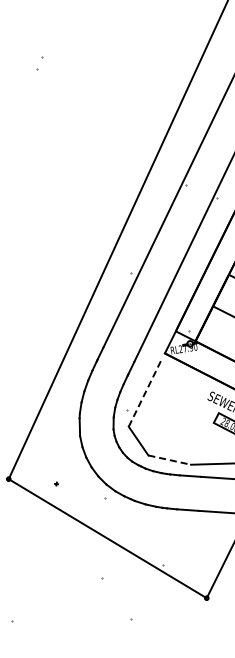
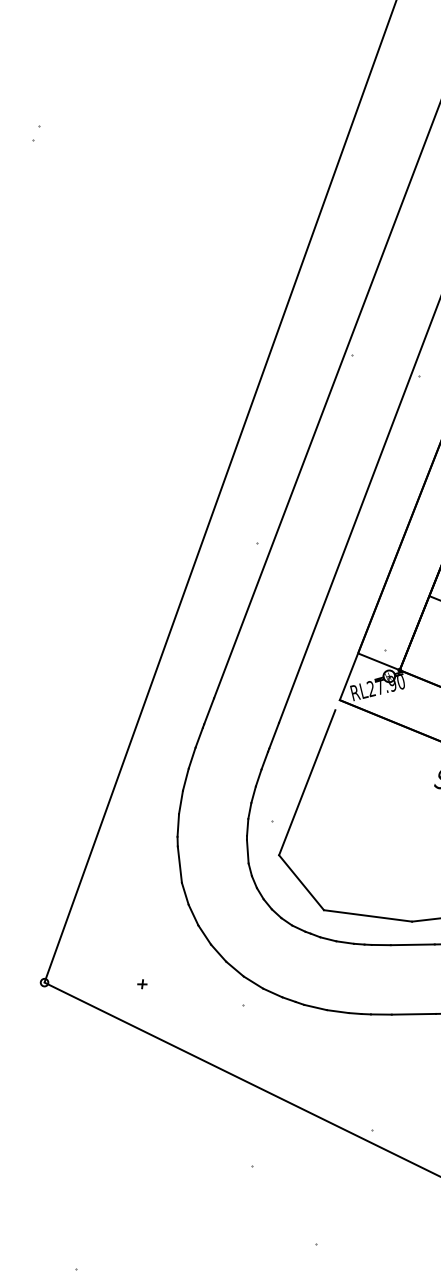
part: (40, 63) -> (36, 133), size x0.62
line: (145, 392) -> (307, 782), dashed -> solid
line: (169, 460) -> (367, 916), dashed -> solid

